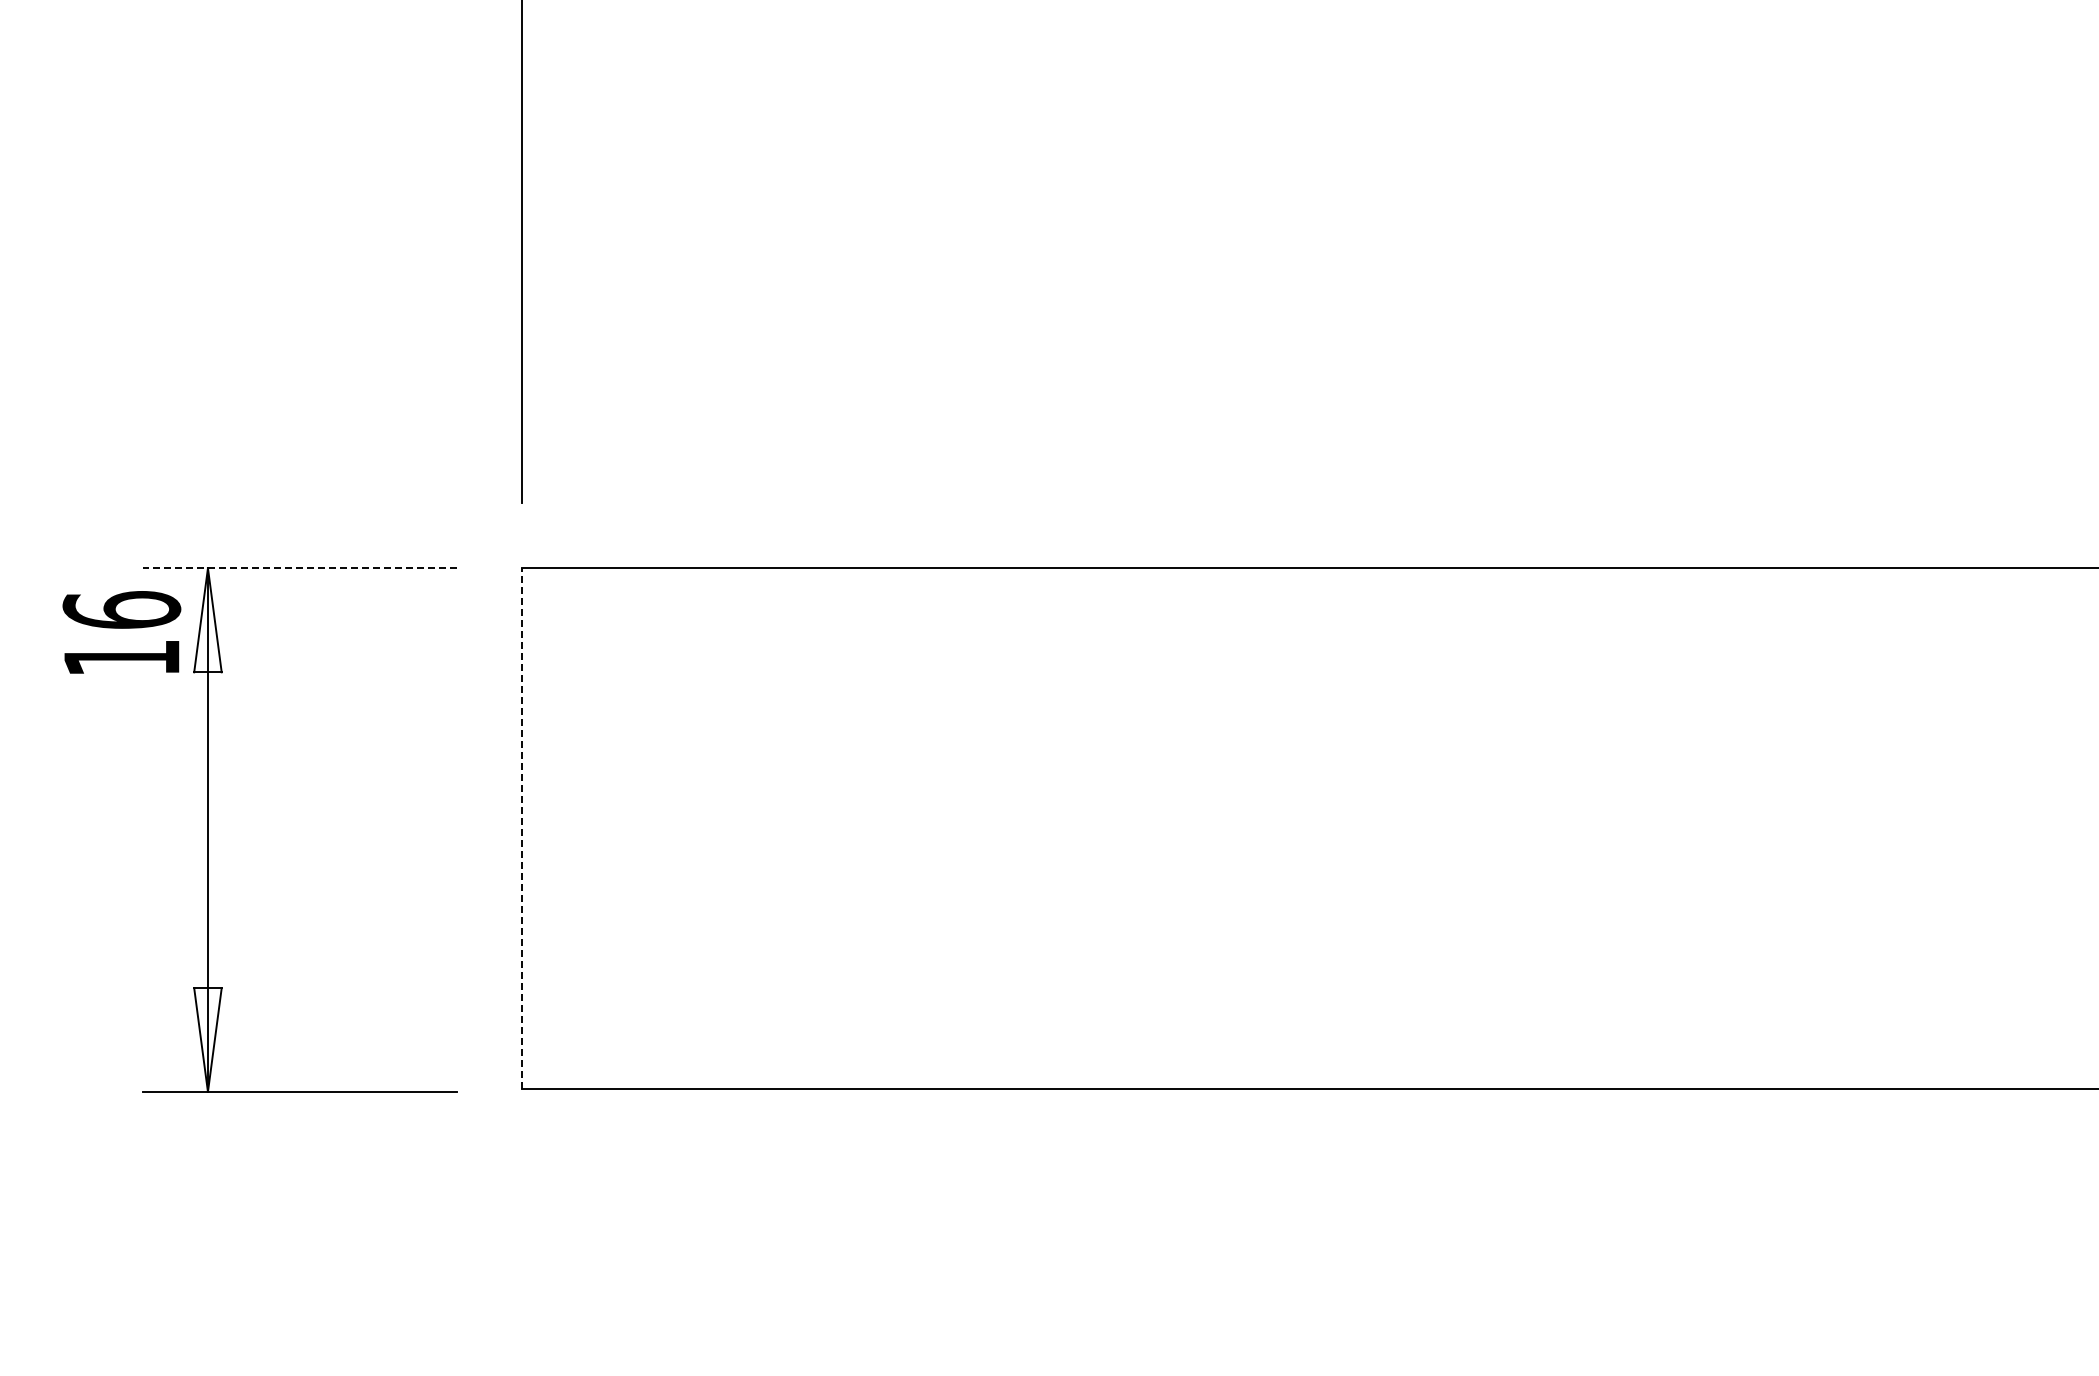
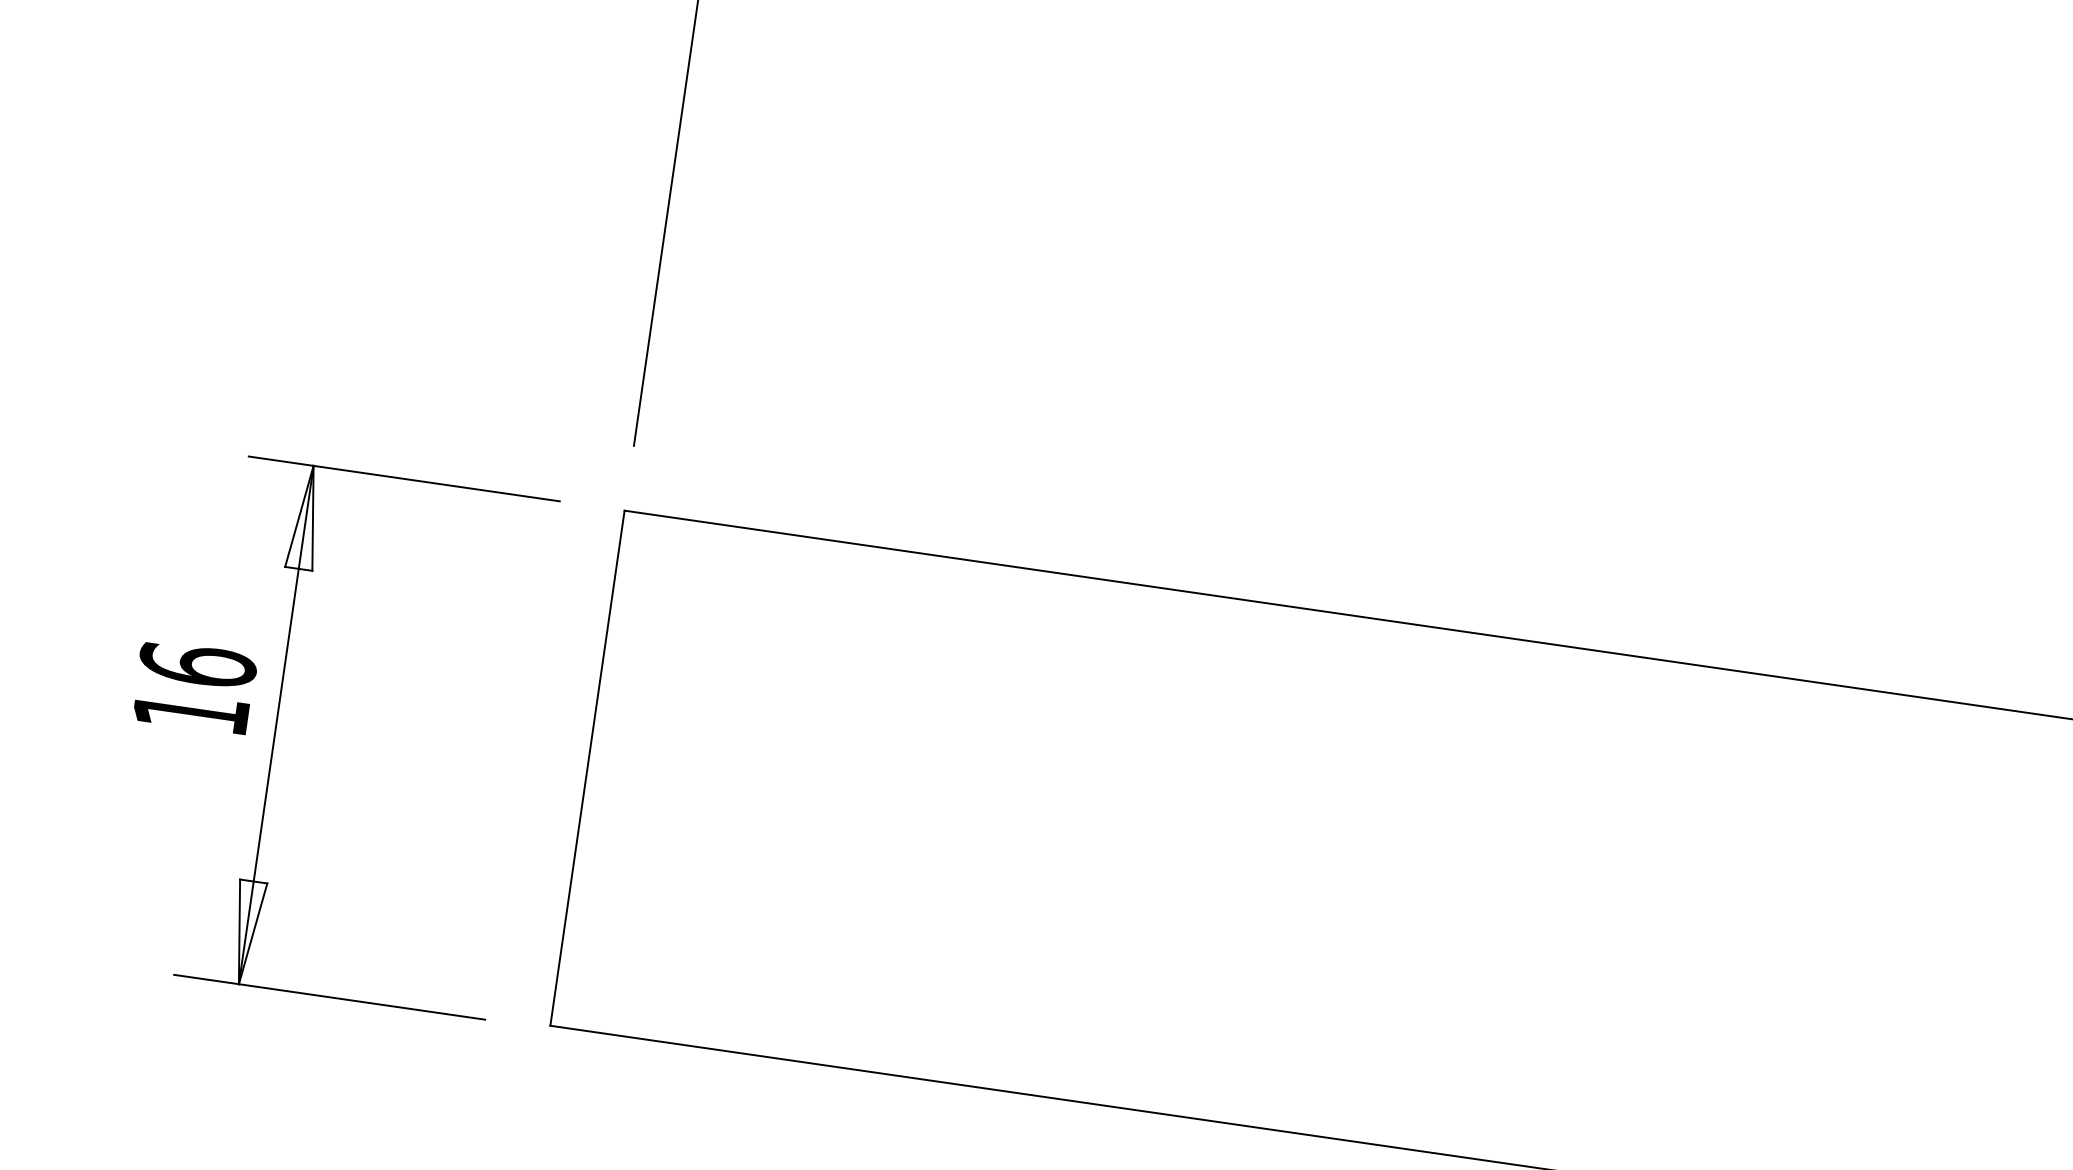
line: (299, 568) -> (404, 479), dashed -> solid
text: (121, 632) -> (194, 687), moved
line: (522, 827) -> (587, 767), dashed -> solid

